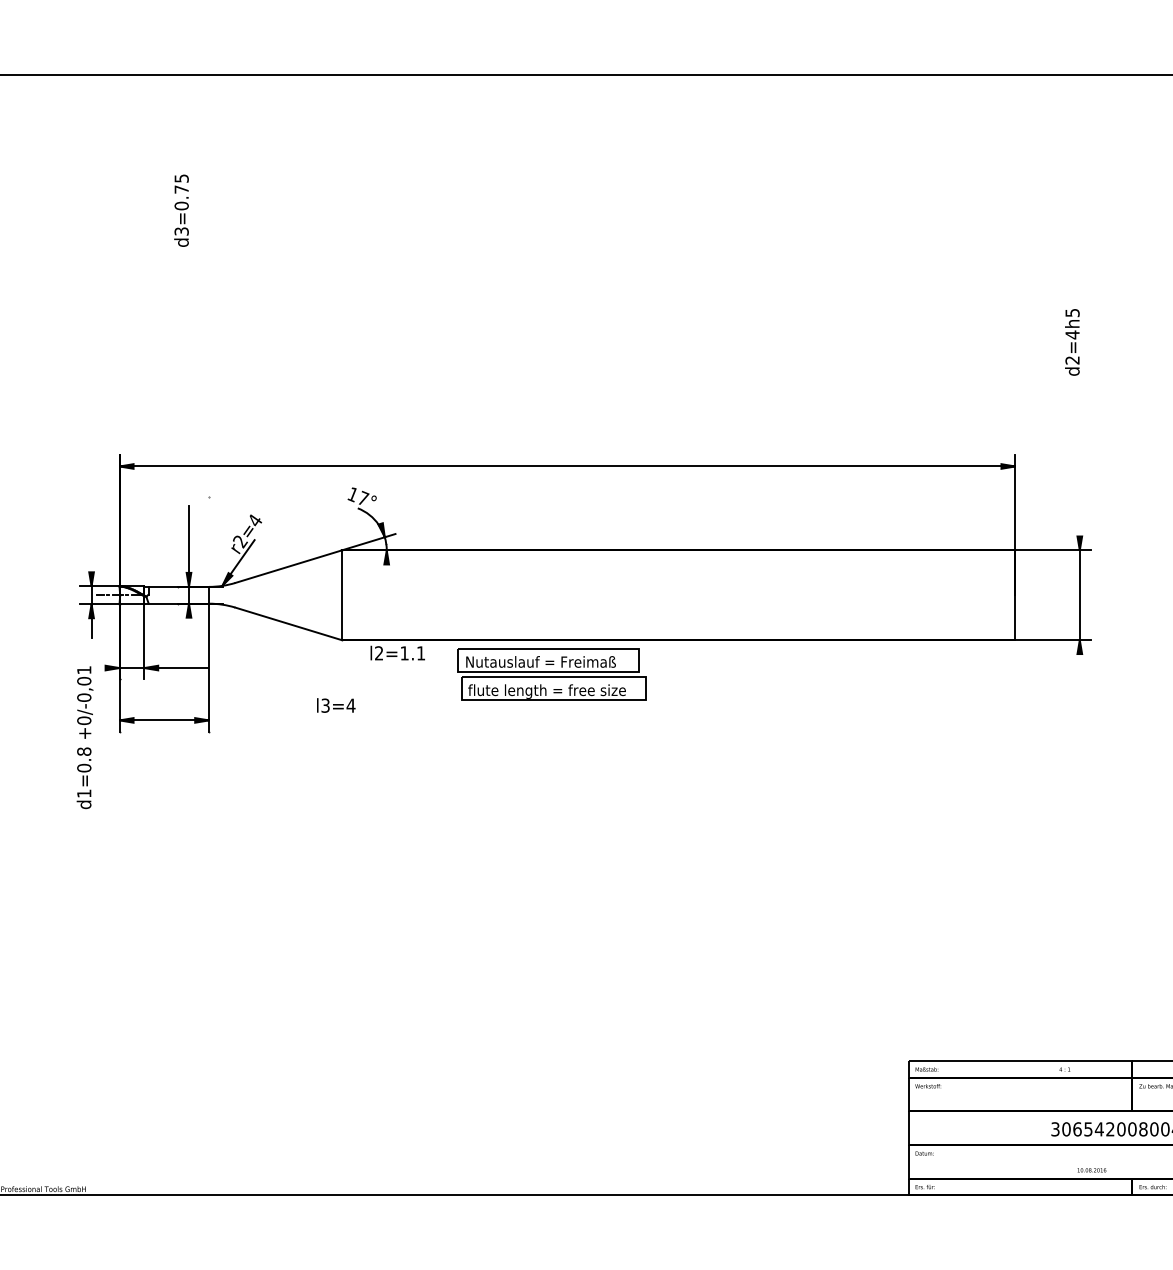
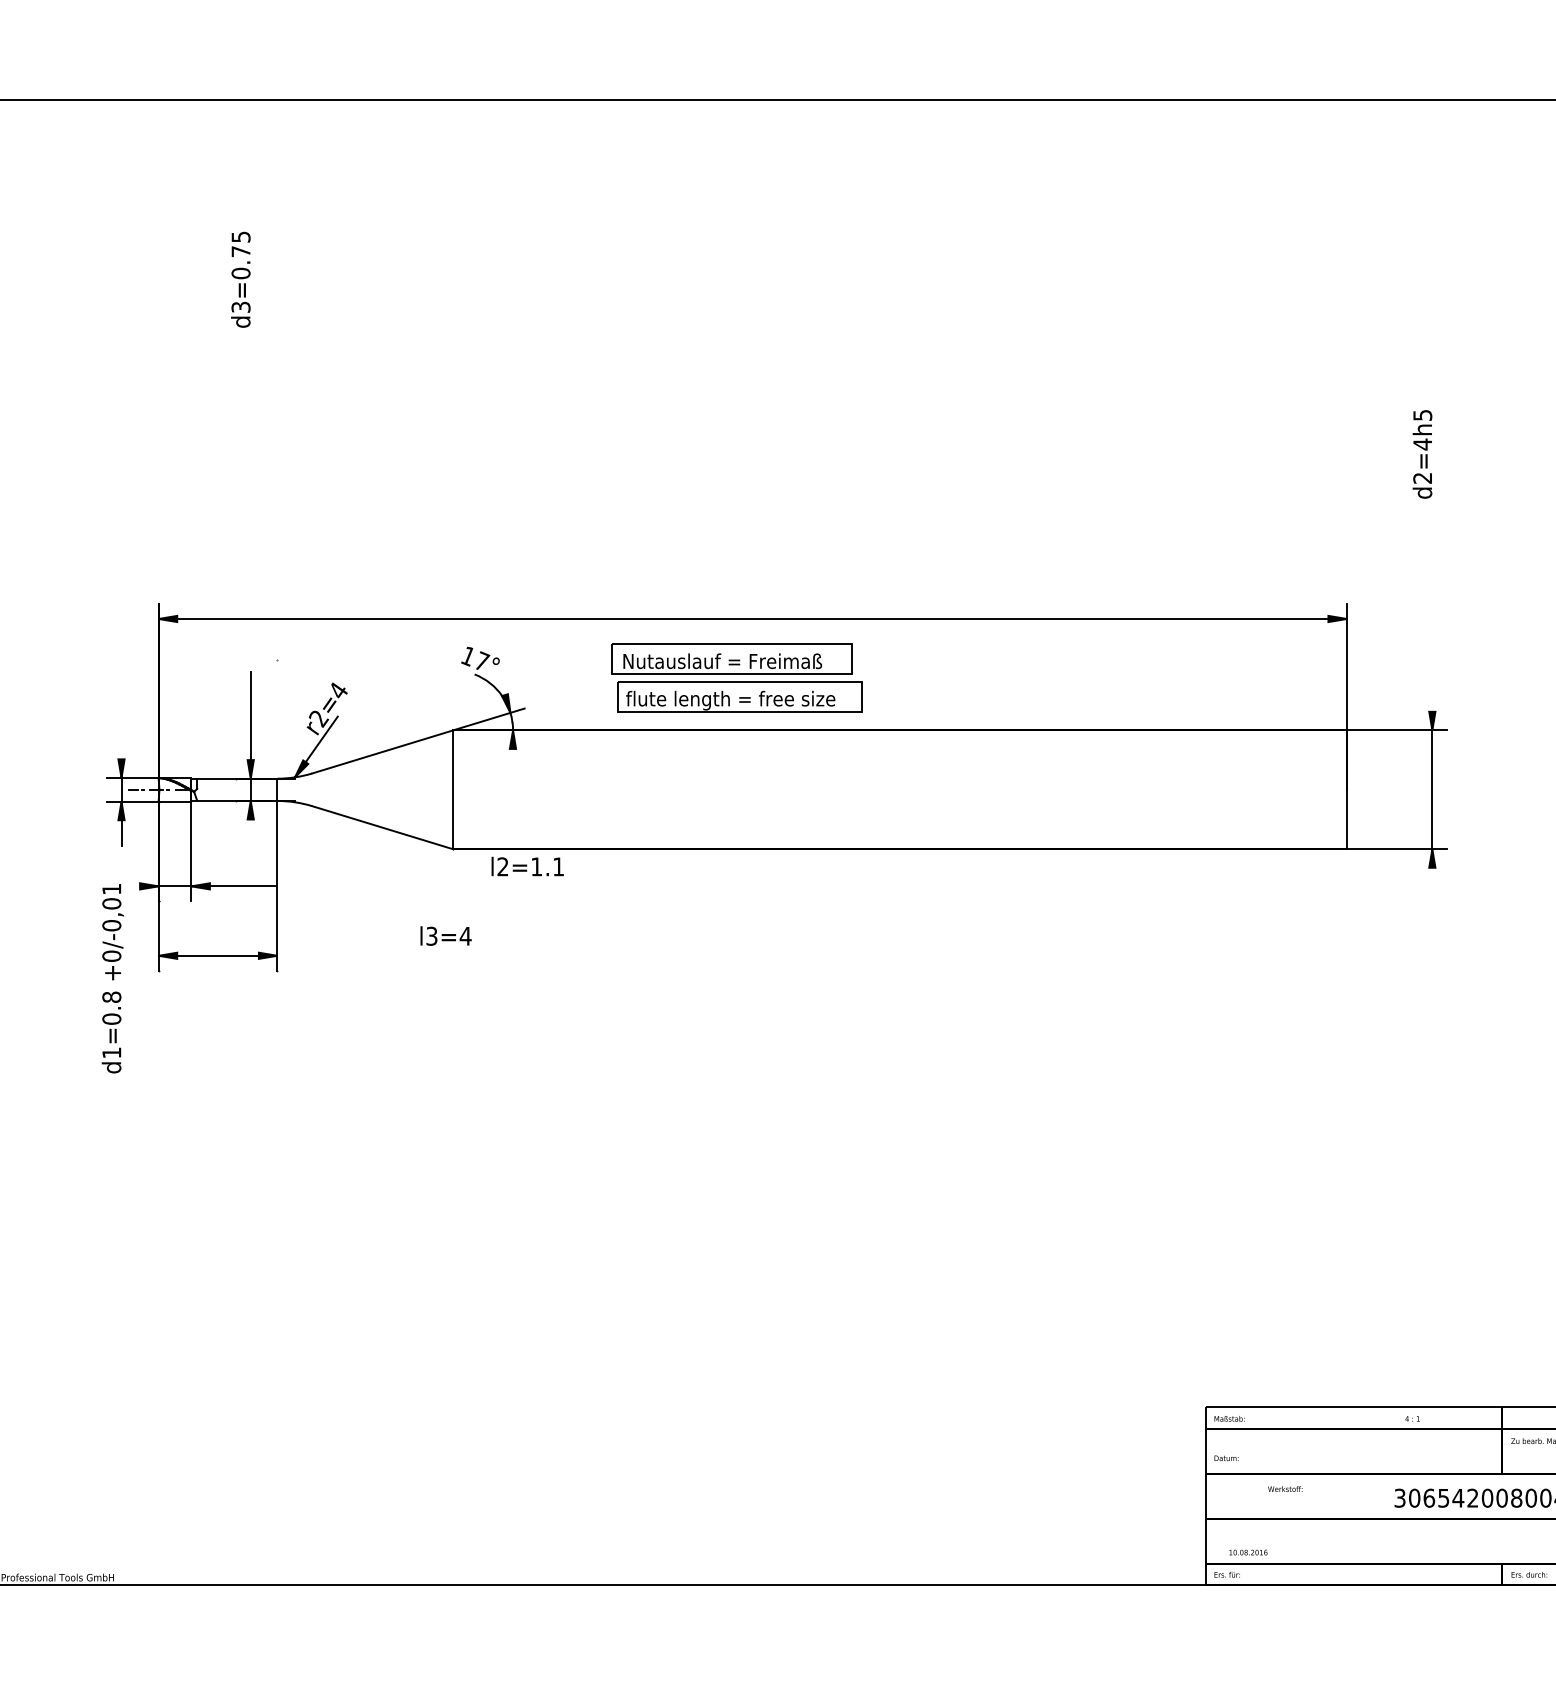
part: (551, 674) -> (736, 677), moved
text: (928, 1085) -> (1285, 1488), moved
text: (924, 1153) -> (1226, 1458), moved
text: (1091, 1170) -> (1248, 1552), moved

